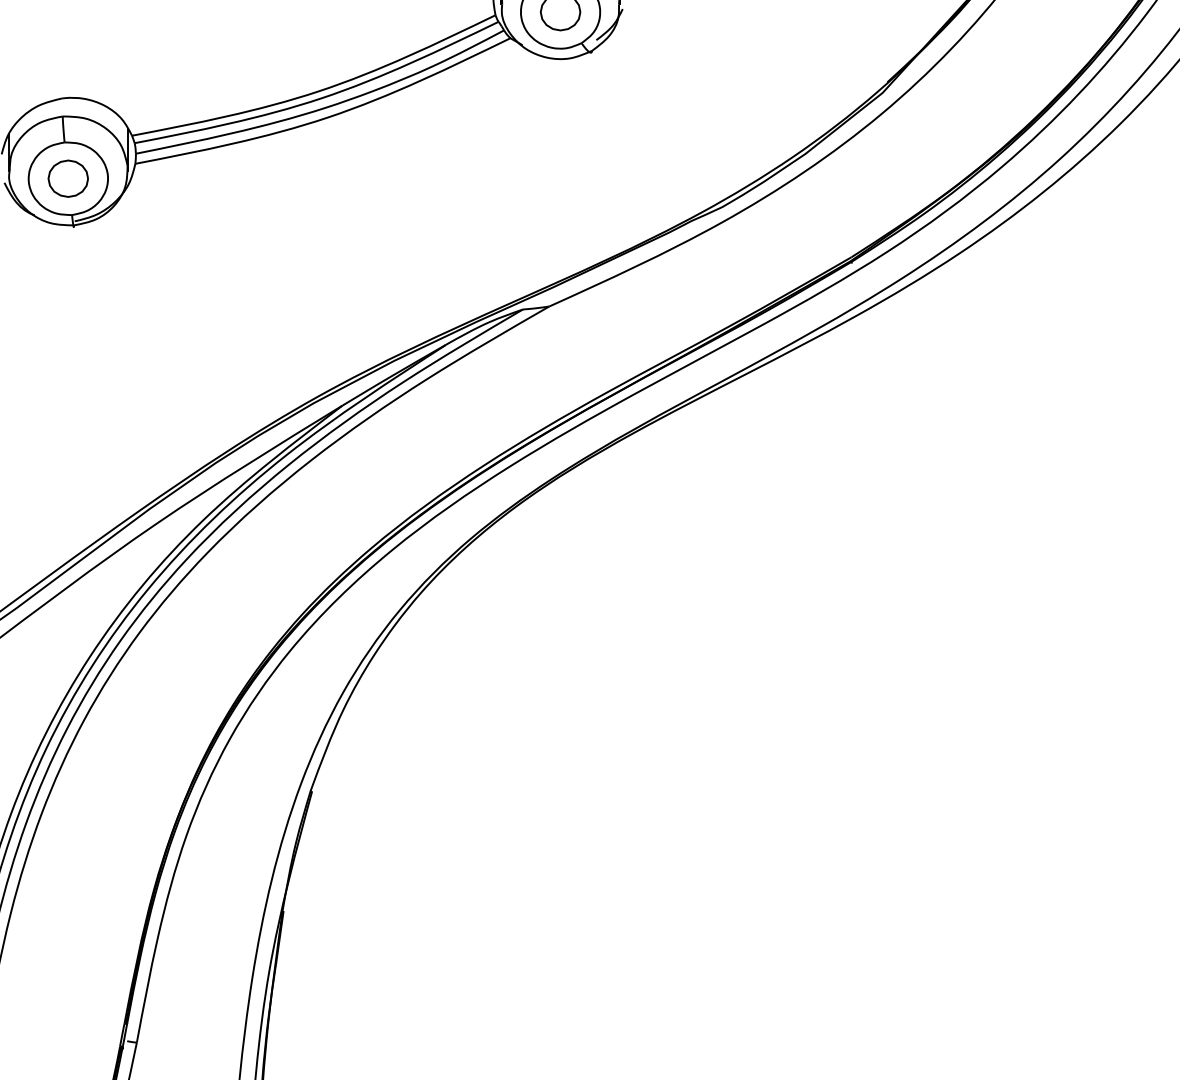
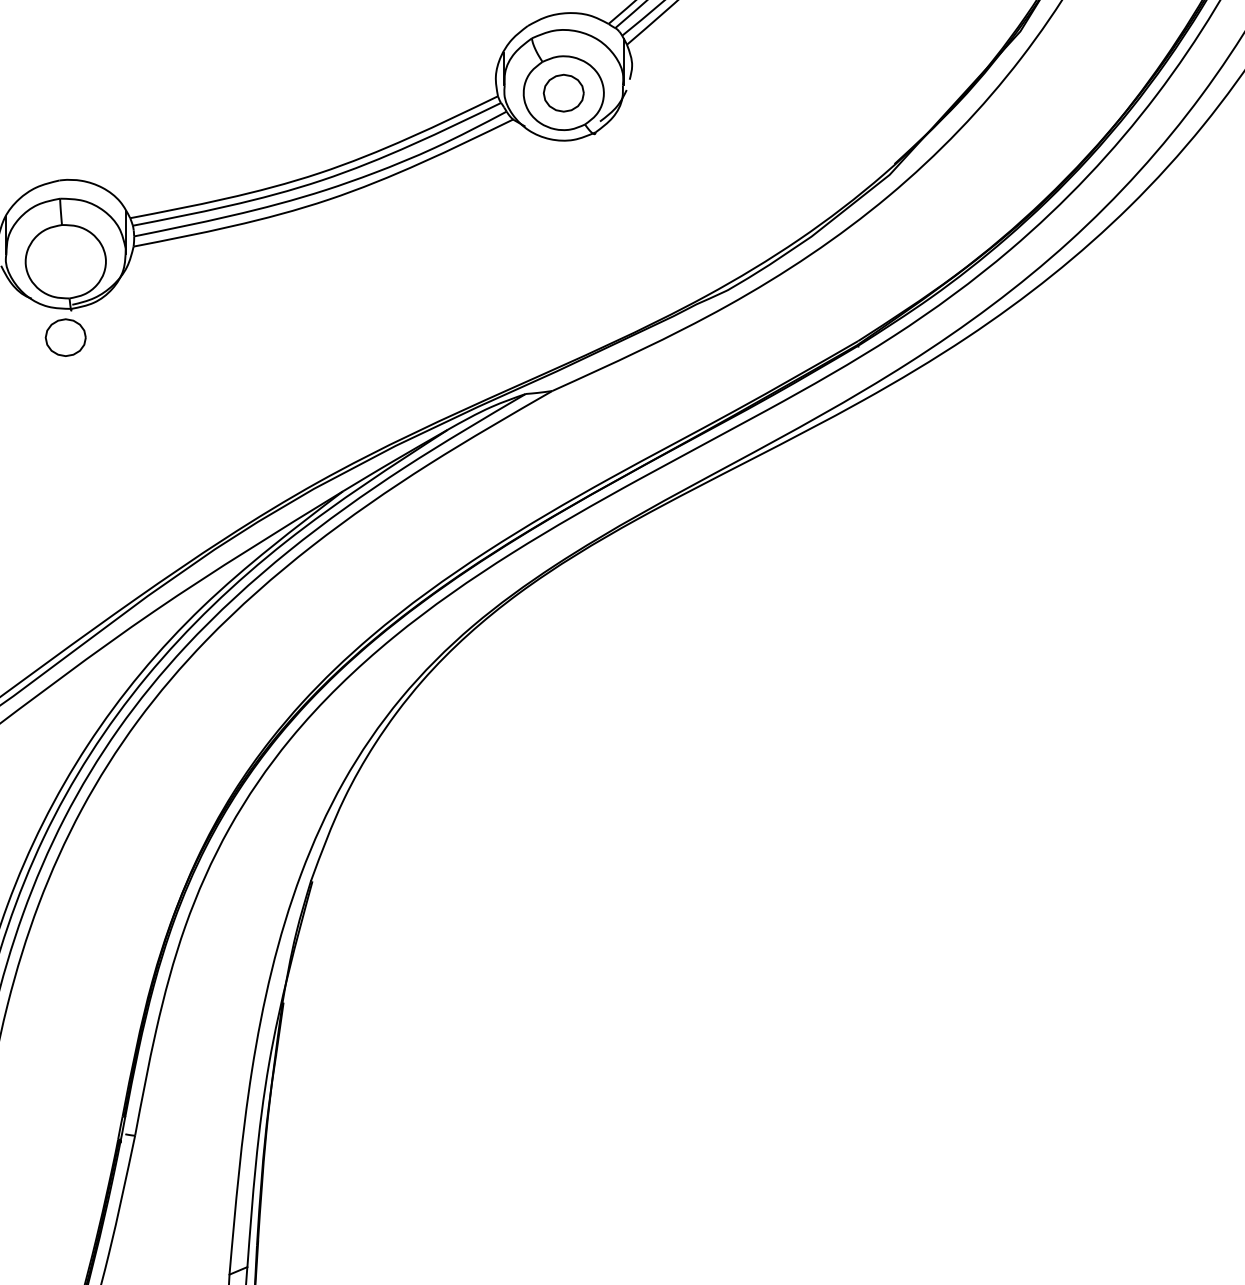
part: (68, 178) -> (65, 337), moved

